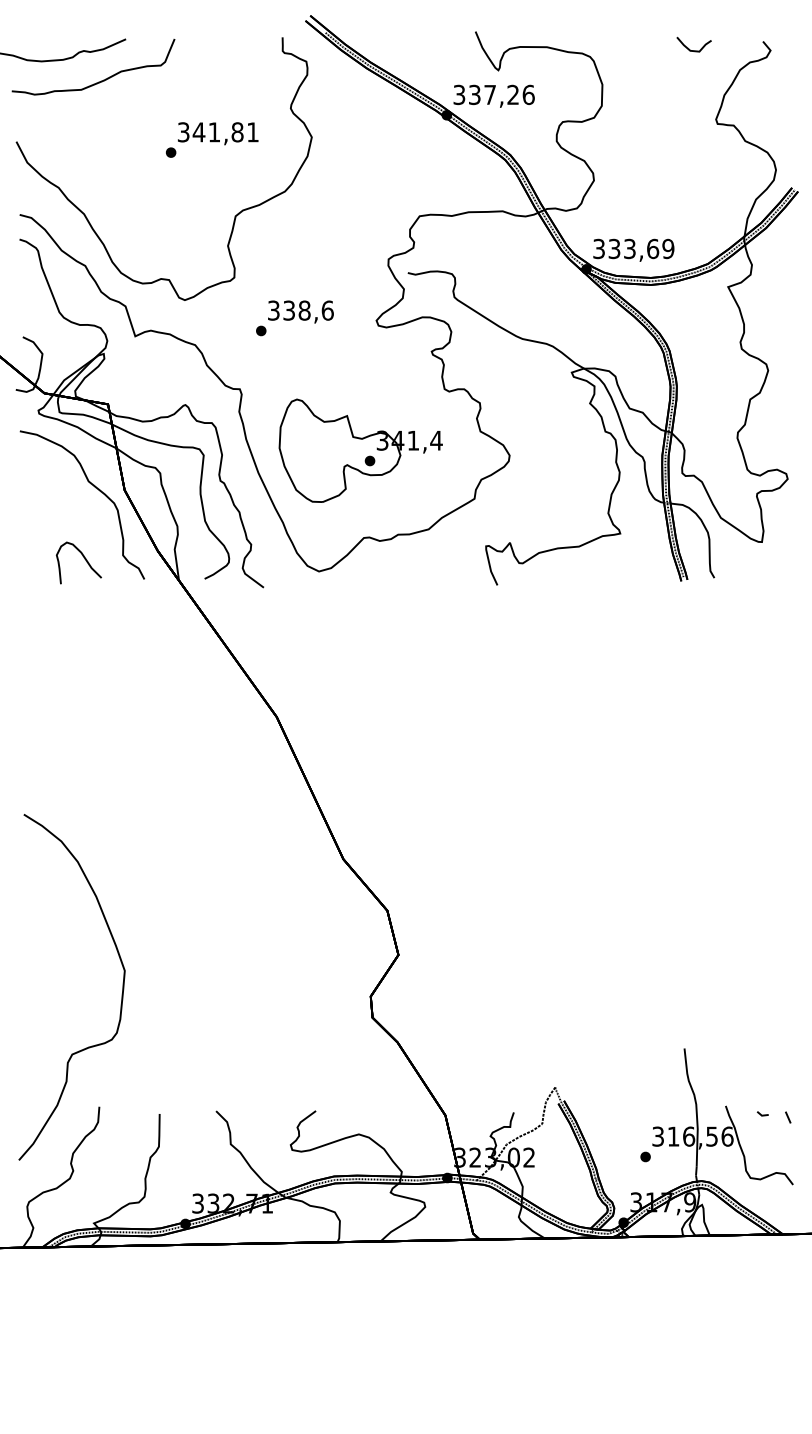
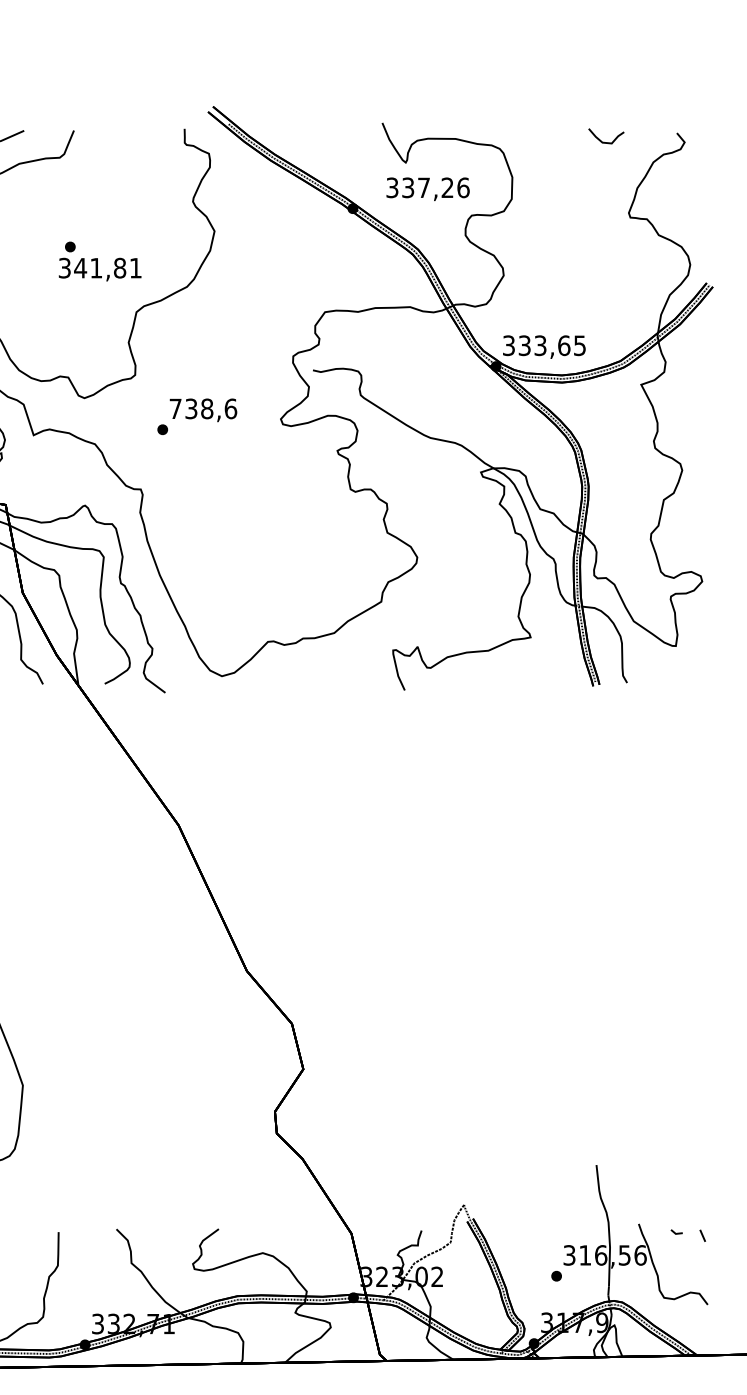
text: (493, 95) -> (427, 188), moved
text: (218, 133) -> (100, 269), moved
text: (668, 248) -> (580, 345), 333,69 -> 333,65
text: (273, 310) -> (175, 408), 338,6 -> 738,6
part: (360, 450) -> (264, 552), removed

